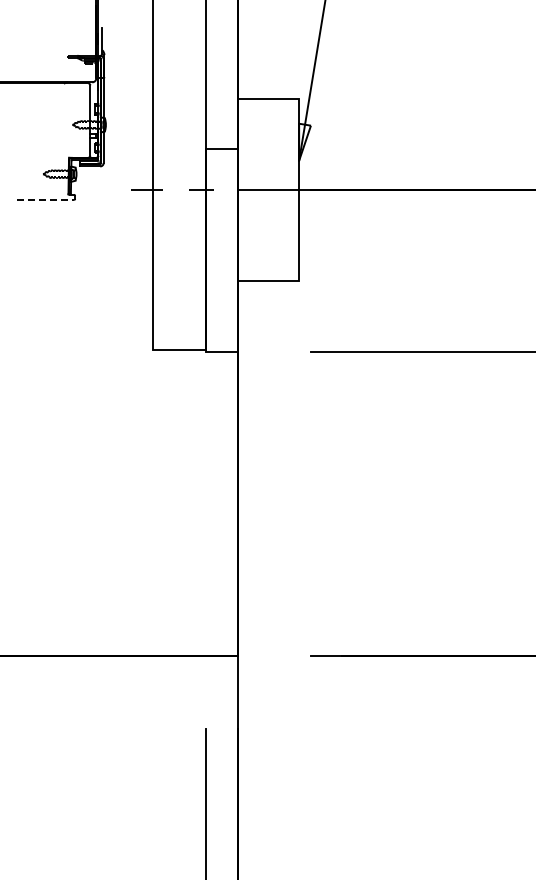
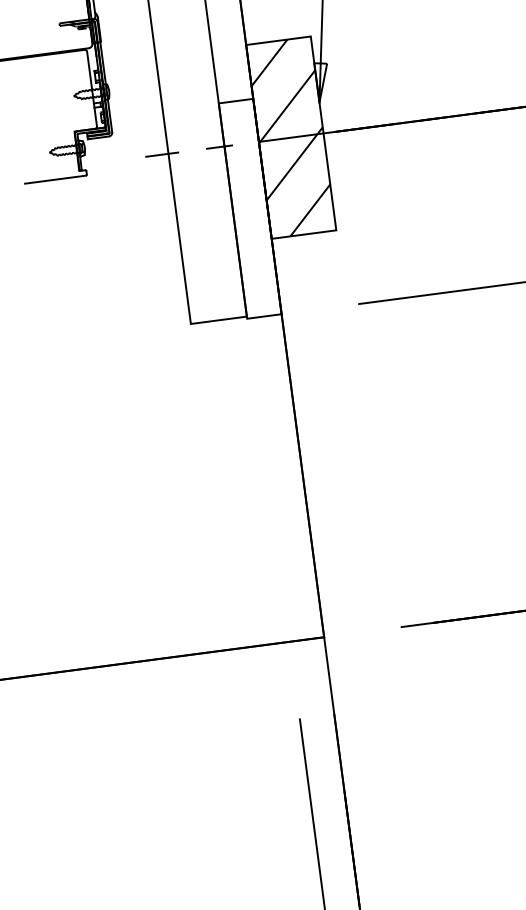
hatch: (268, 189) -> (290, 137), added
line: (45, 199) -> (55, 179), dashed -> solid

